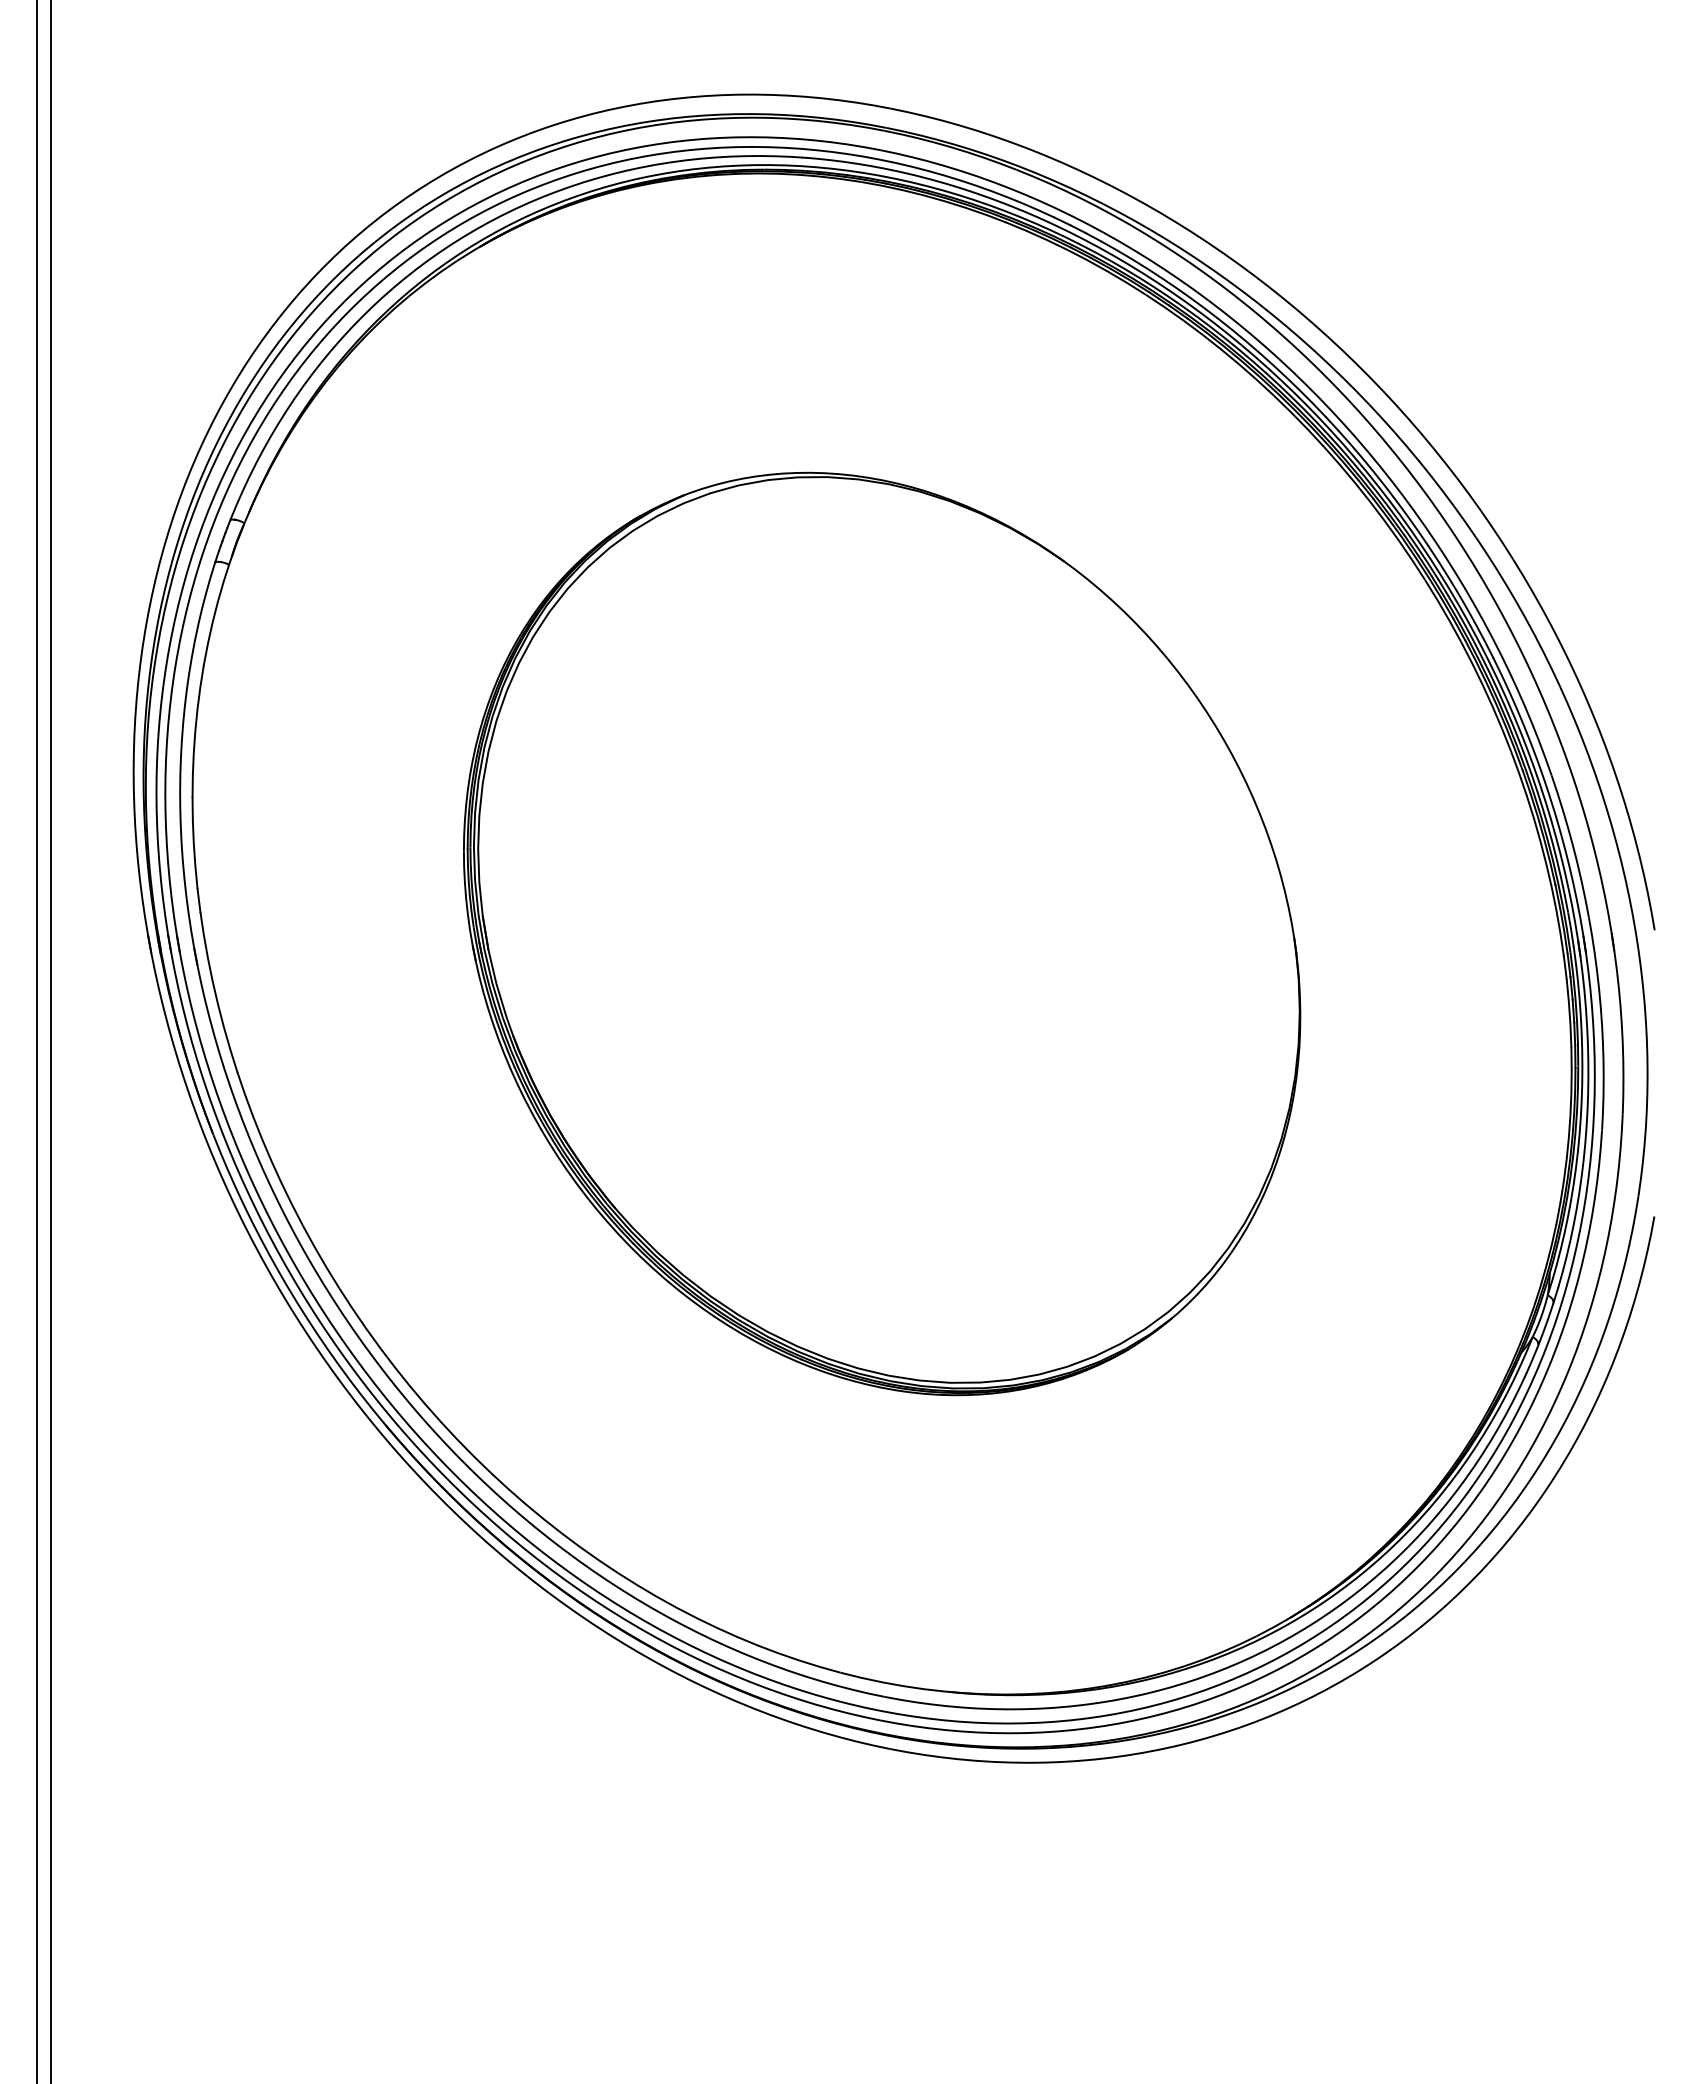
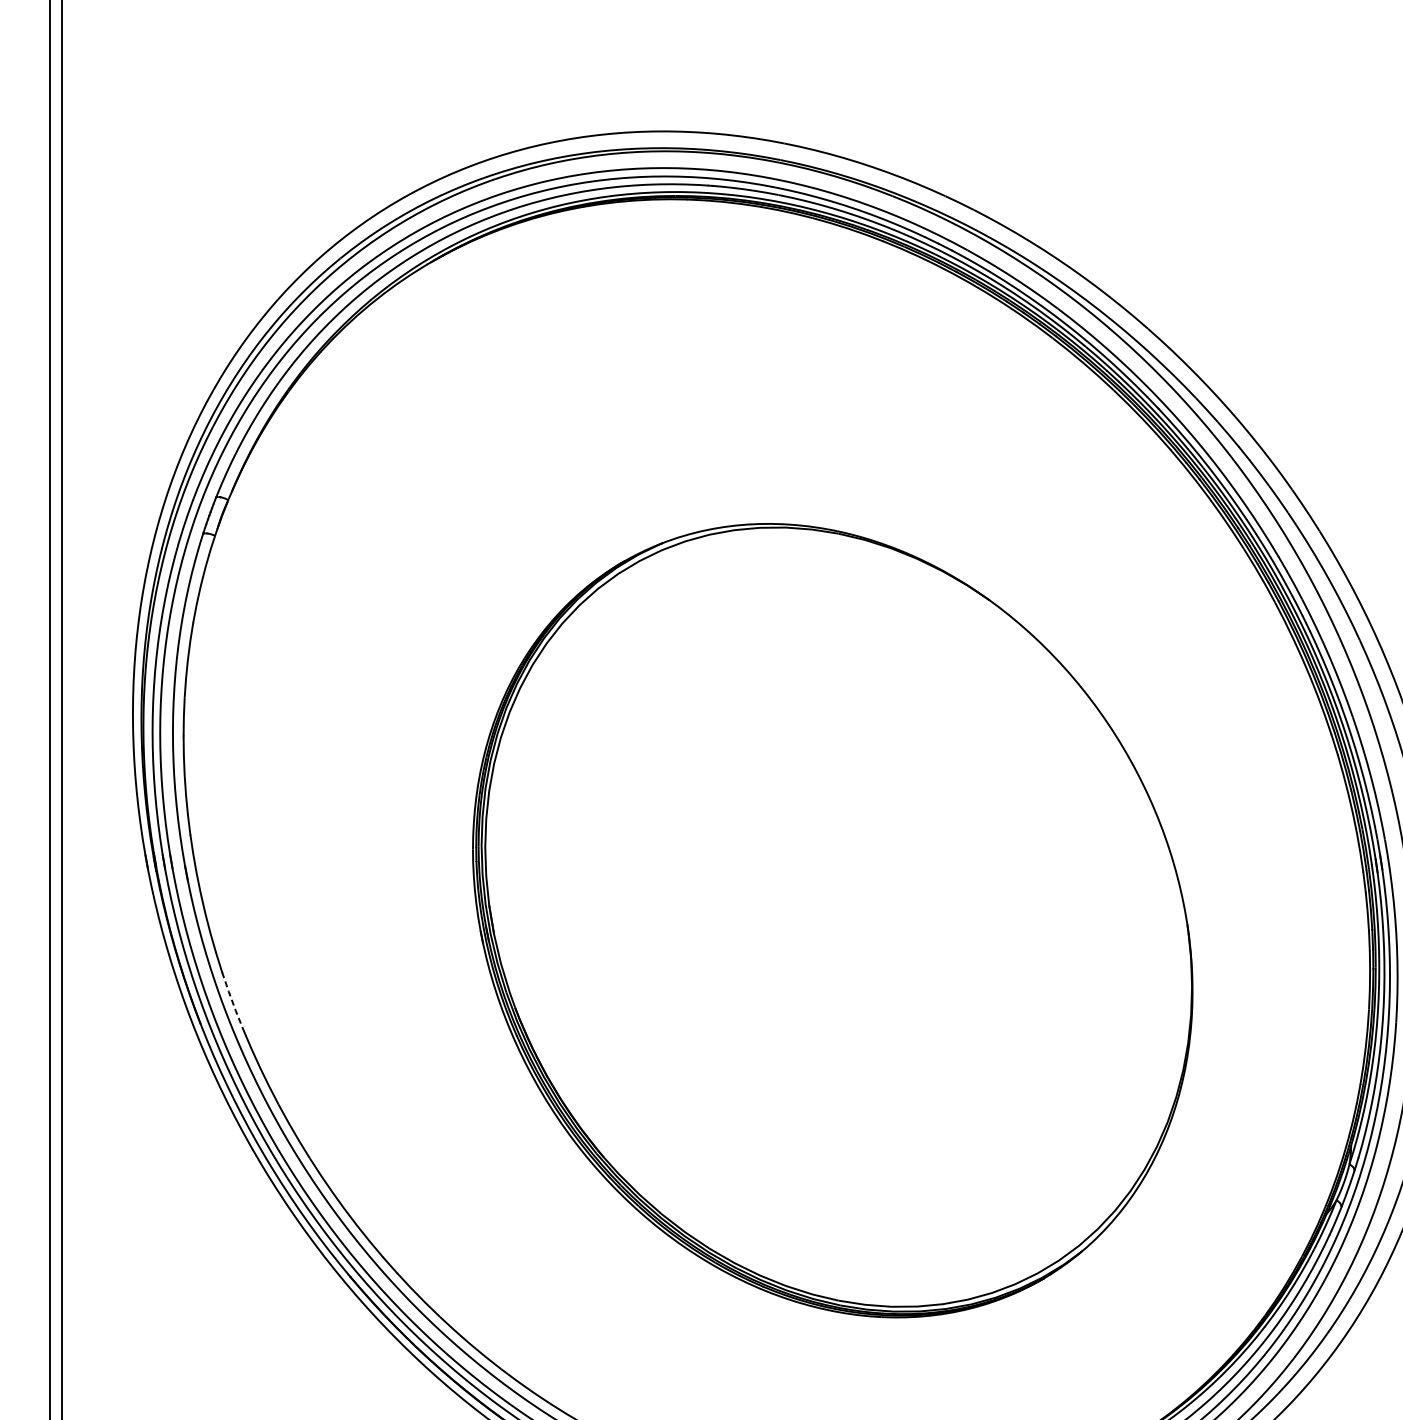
part: (882, 933) -> (833, 920), moved
line: (249, 1105) -> (232, 1001), solid -> dashed

